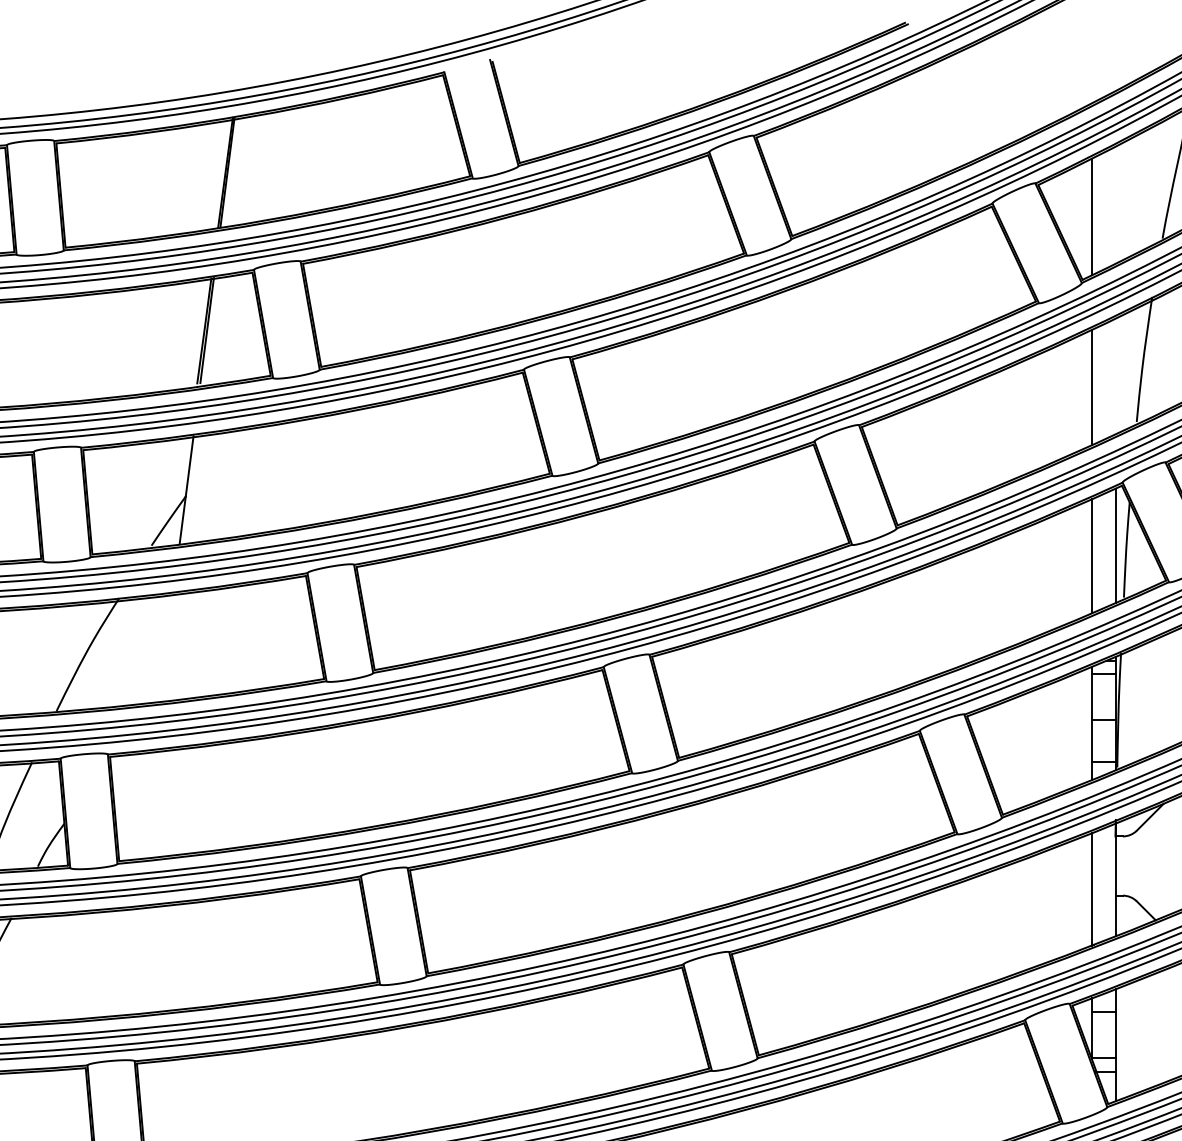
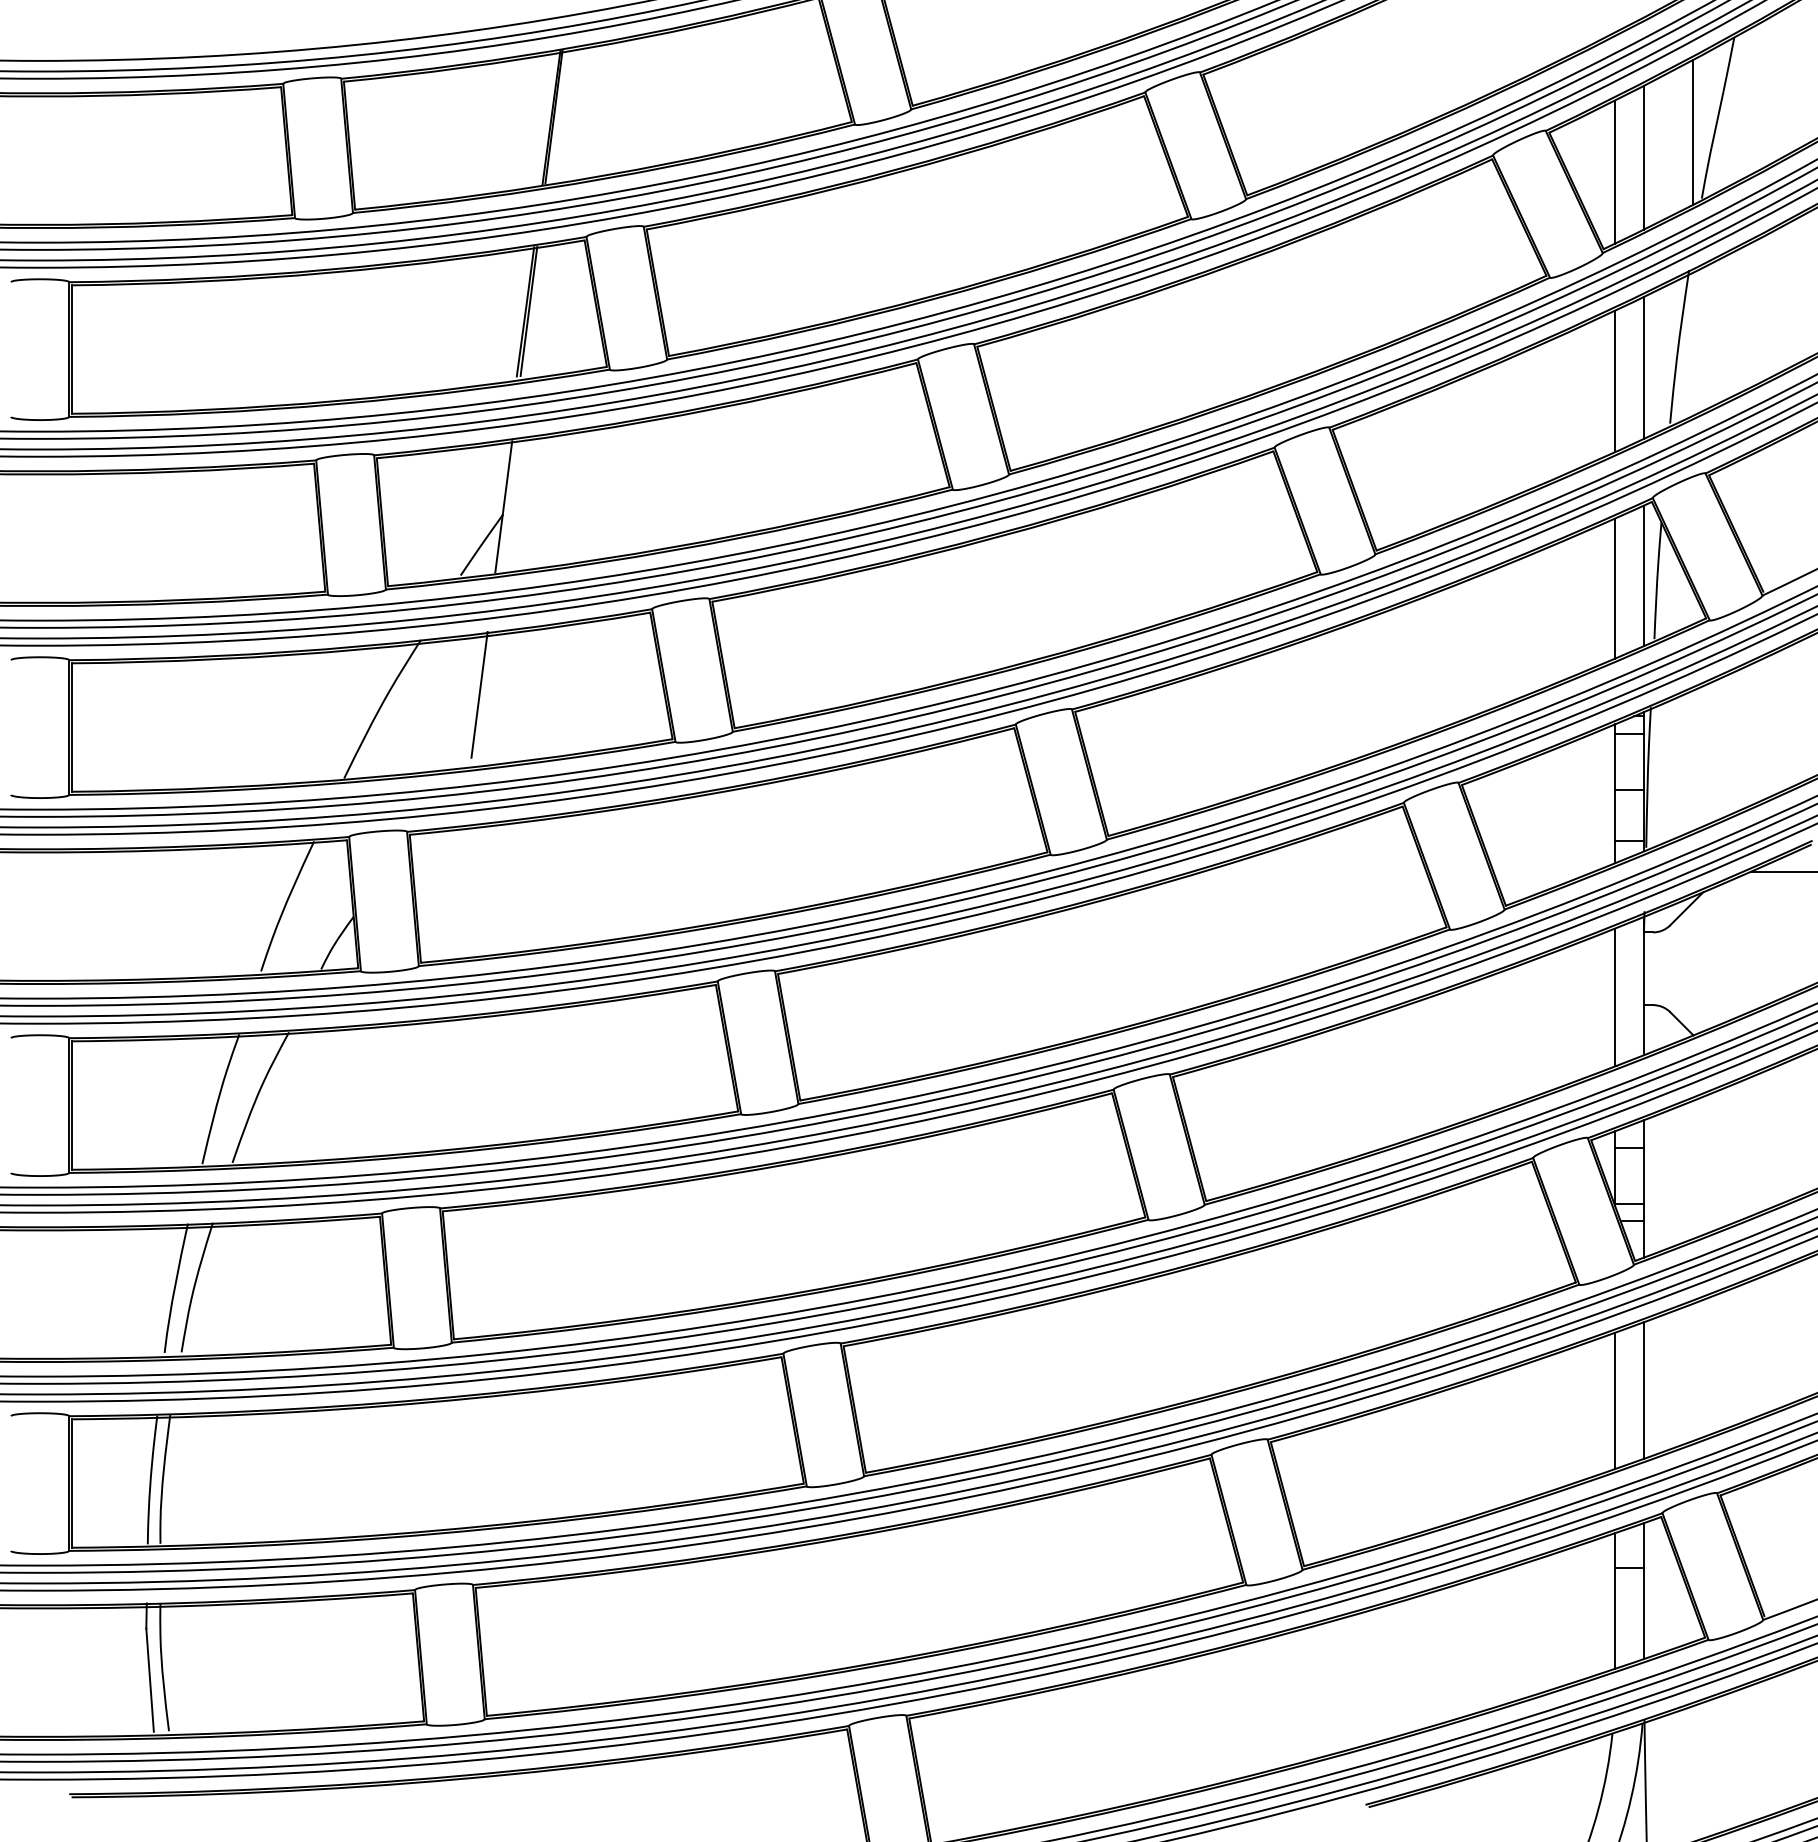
line: (1154, 184) -> (1692, 132), added
line: (1115, 205) -> (1644, 157), added
line: (1115, 376) -> (1644, 367), added
line: (166, 642) -> (479, 694), added

